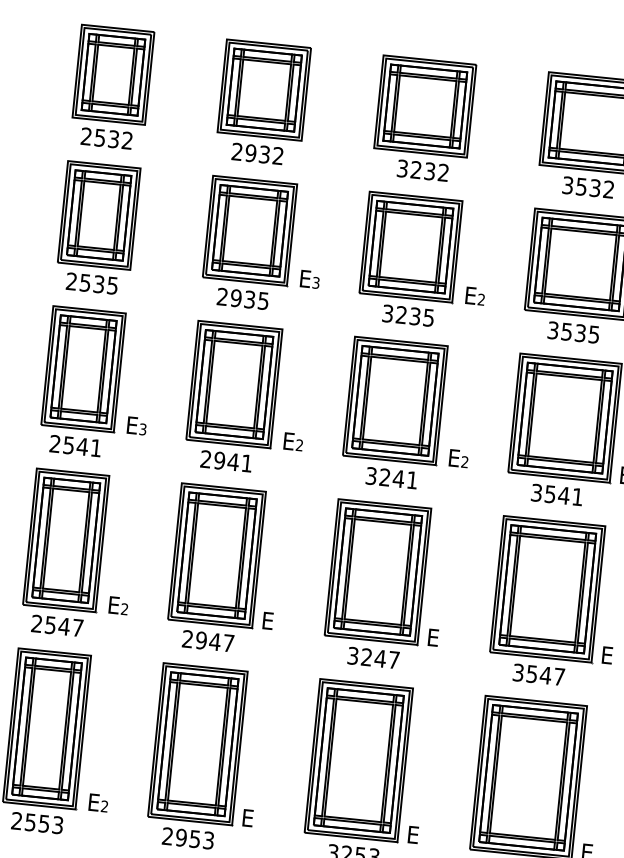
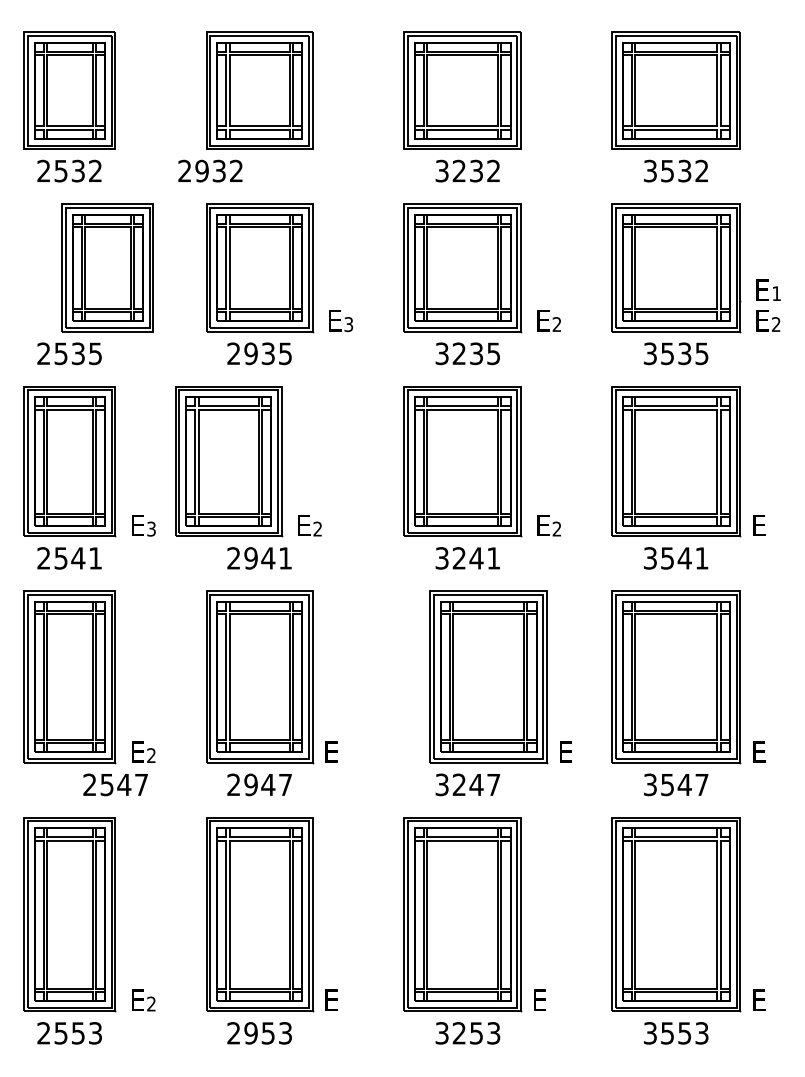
text: (257, 153) -> (210, 170), moved
part: (98, 215) -> (107, 267), moved
part: (250, 386) -> (248, 461), moved
part: (387, 573) -> (500, 677), moved
text: (57, 625) -> (115, 784), moved

